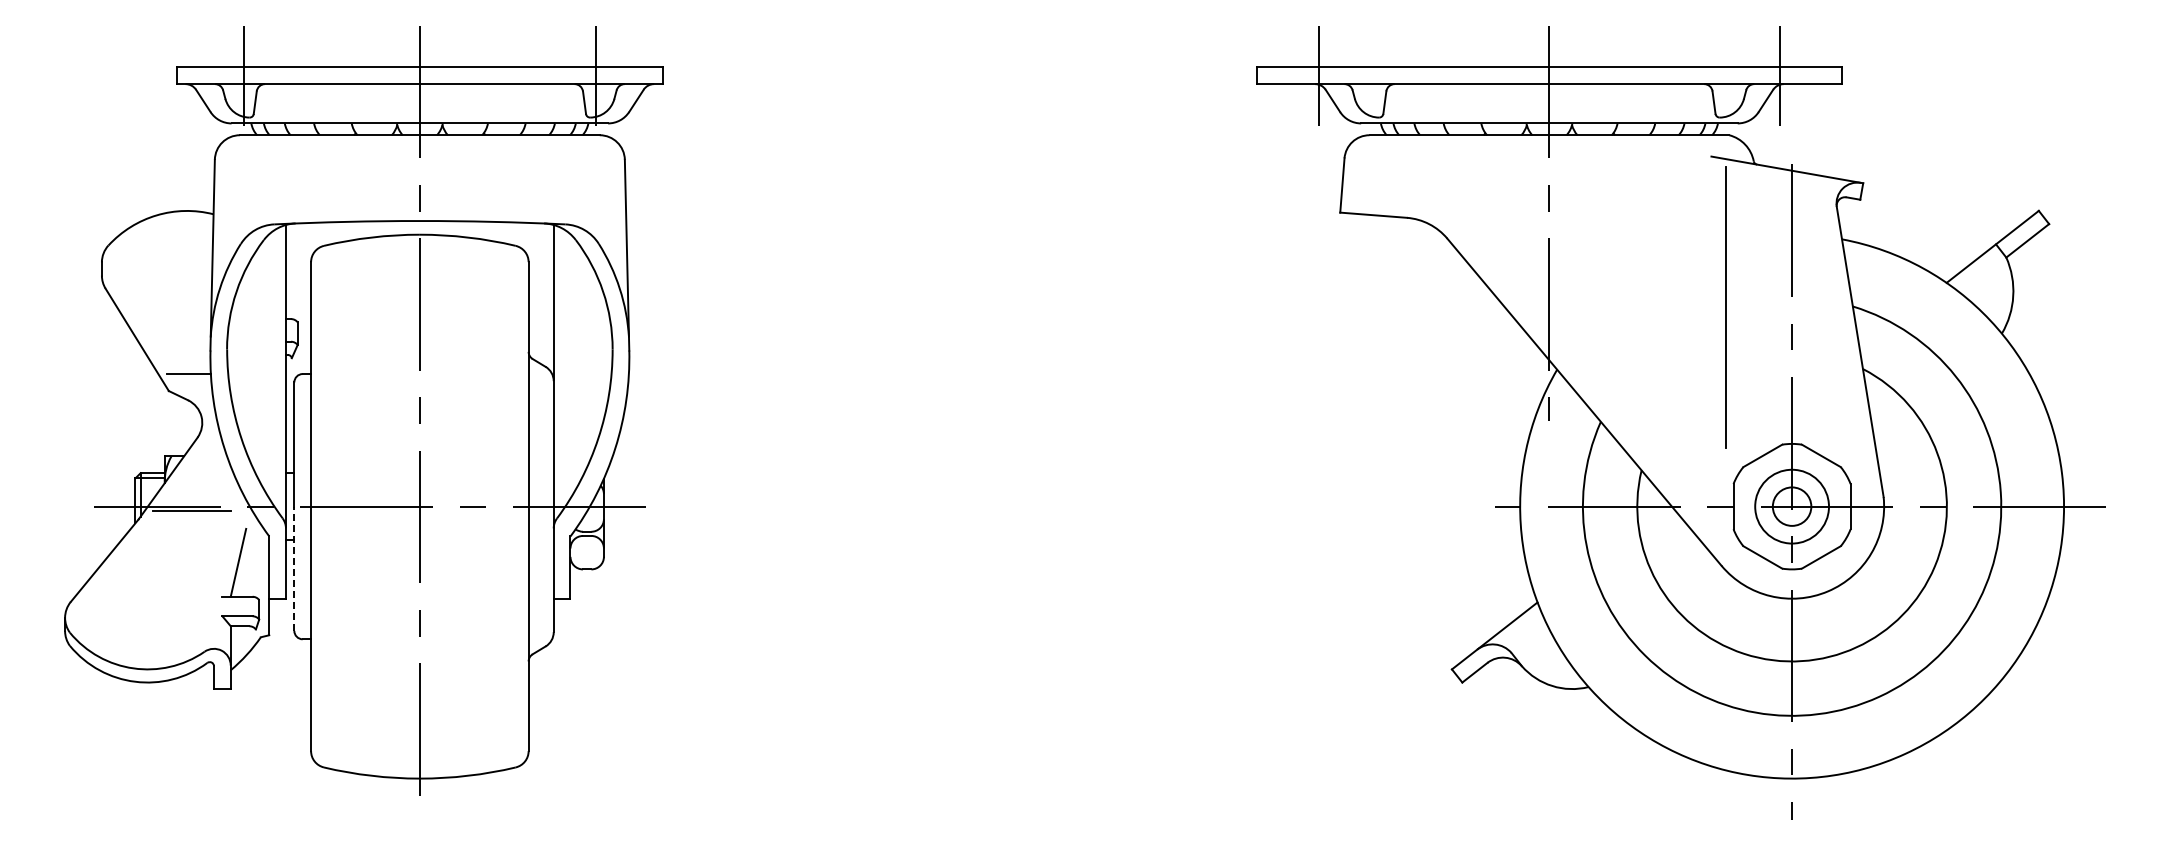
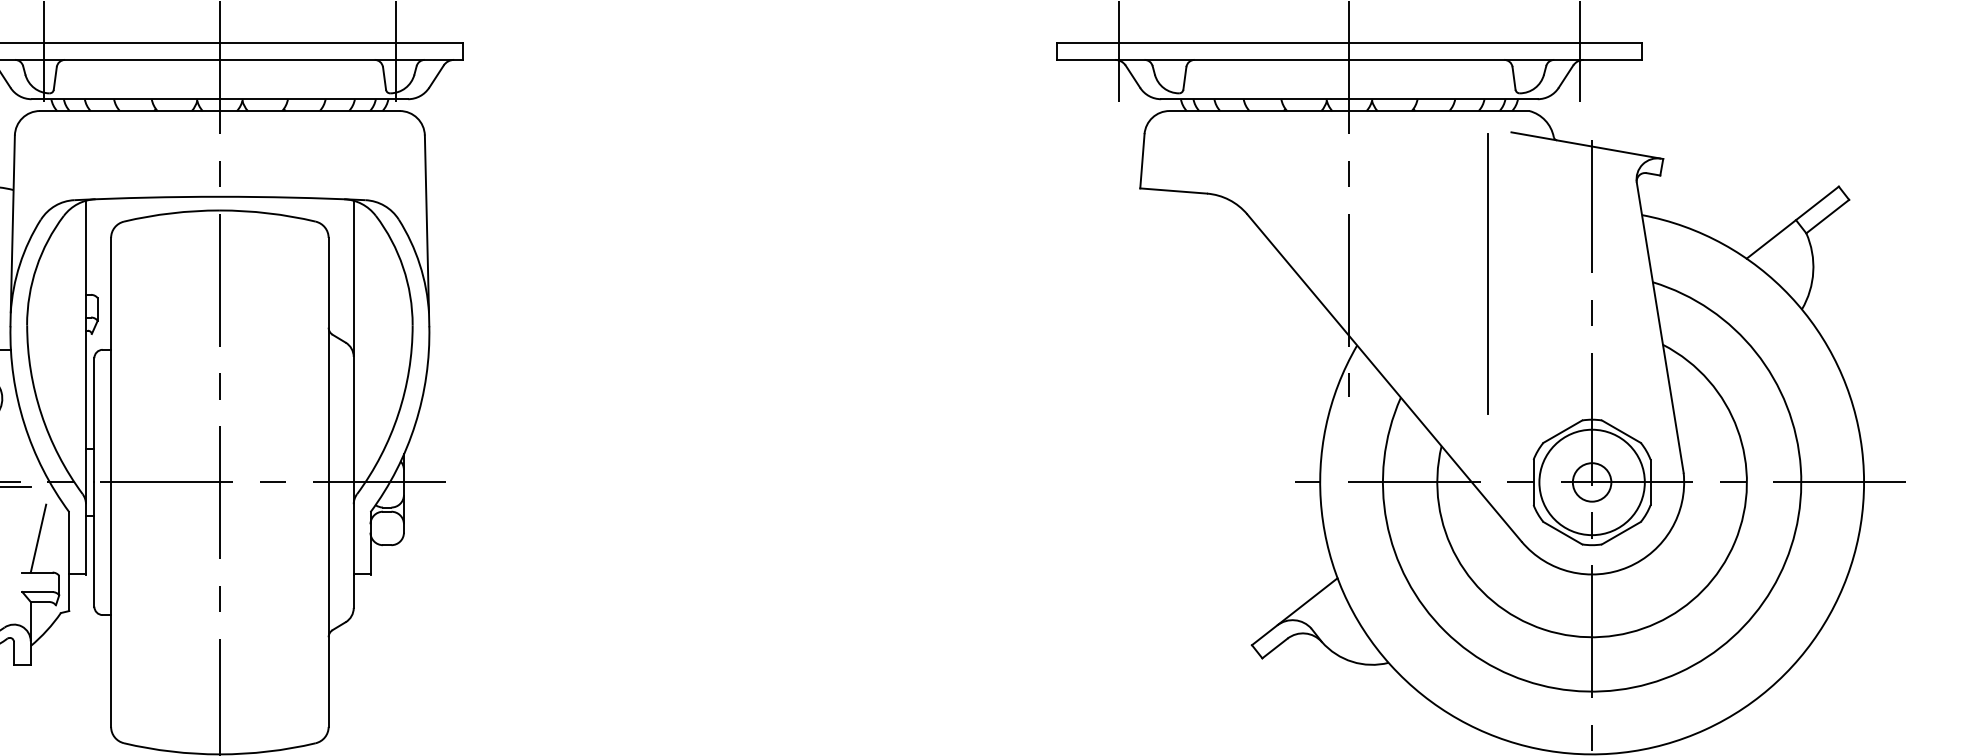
line: (1725, 307) -> (1487, 274), moved
circle: (1791, 506) -> (1591, 482), size x1.43
line: (294, 568) -> (94, 544), dashed -> solid

